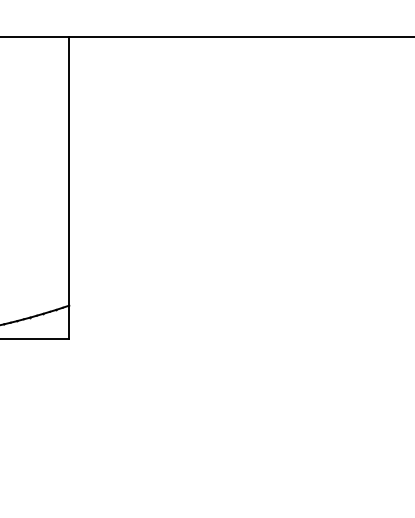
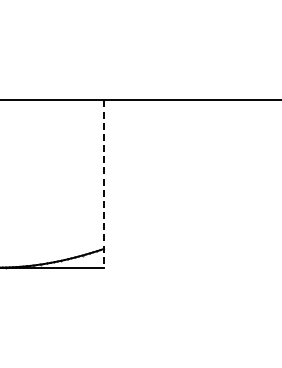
line: (70, 188) -> (104, 184), solid -> dashed

